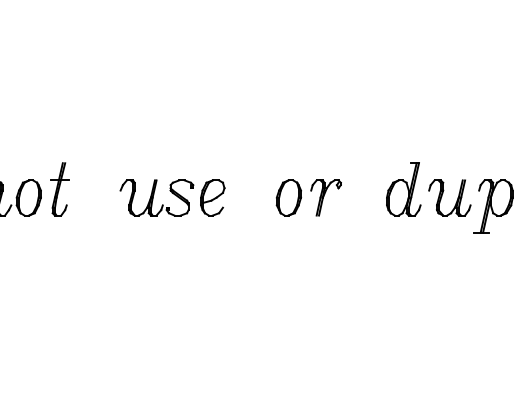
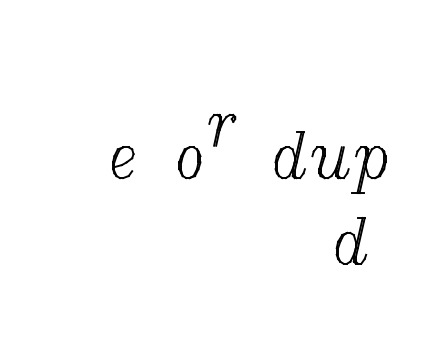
part: (156, 197) -> (74, 162), removed
part: (325, 197) -> (221, 129), moved
part: (473, 287) -> (351, 240), added

